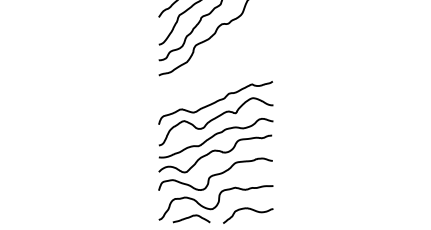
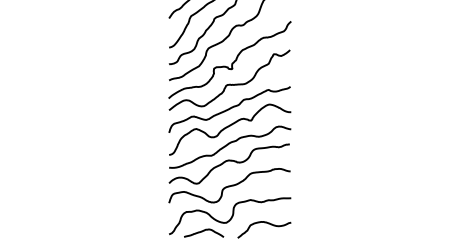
part: (215, 61) -> (229, 65), added

